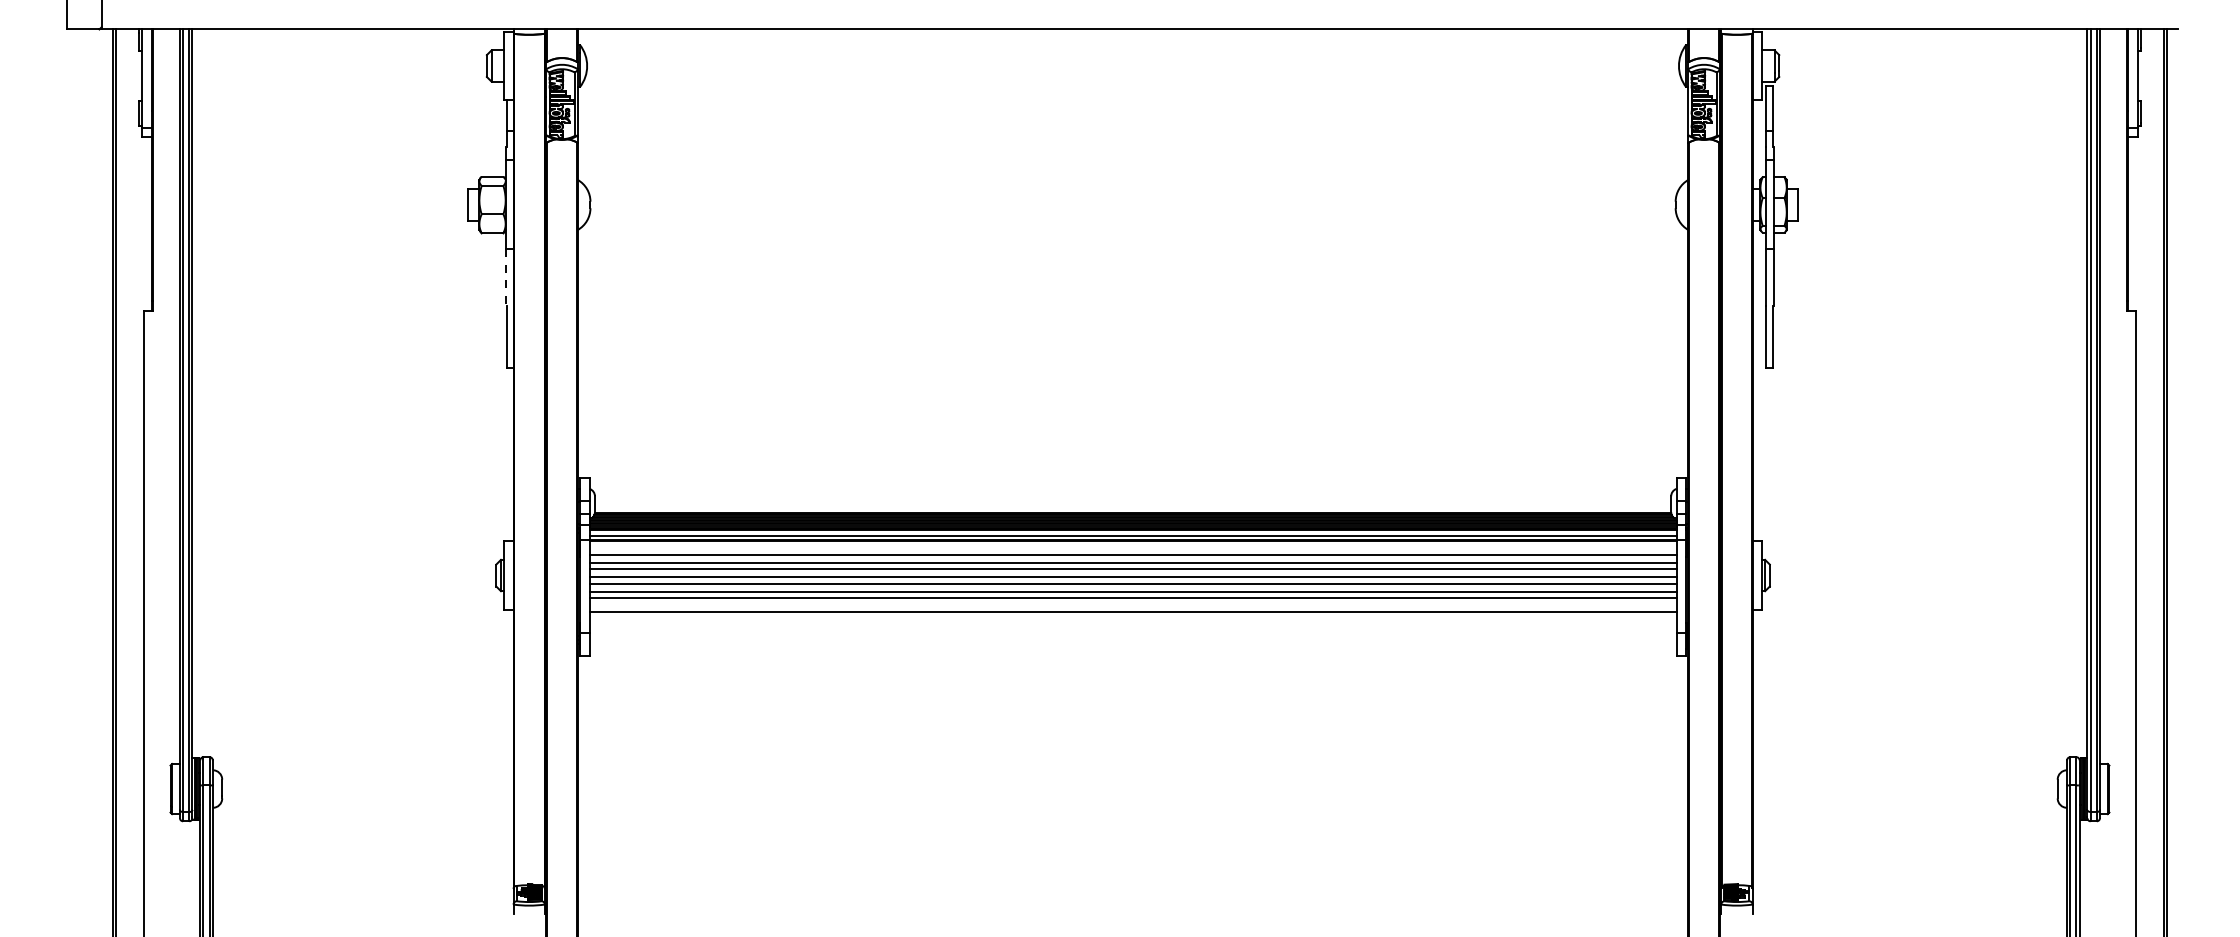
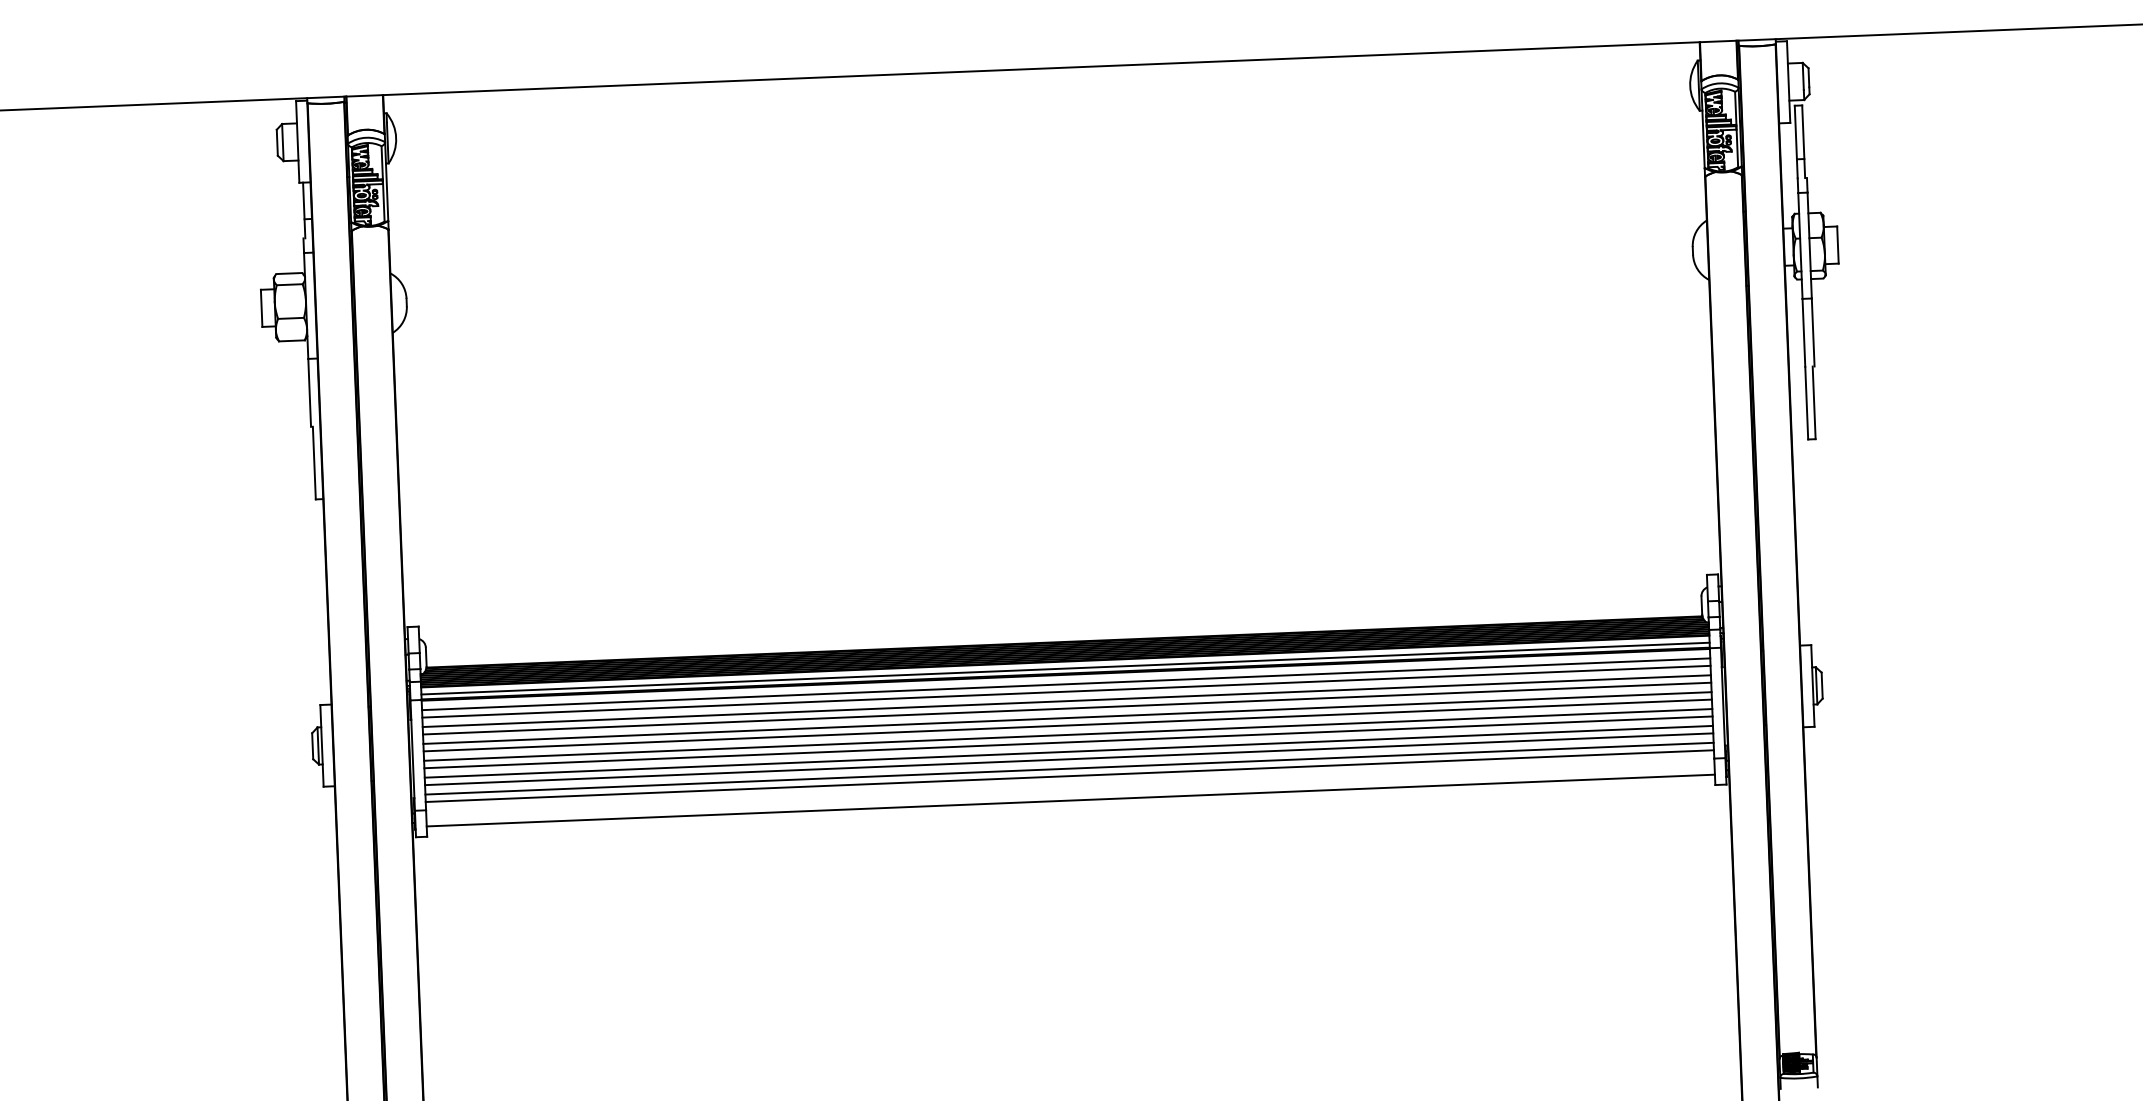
line: (505, 277) -> (309, 392), dashed -> solid
line: (1132, 548) -> (1065, 683), added
line: (1132, 605) -> (1068, 751), added
line: (1132, 620) -> (1068, 769), added
line: (1132, 626) -> (1069, 776), added
line: (1132, 646) -> (1070, 800), added

